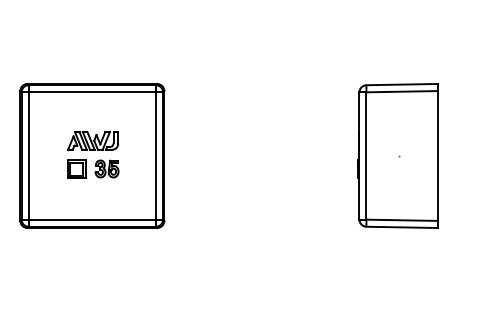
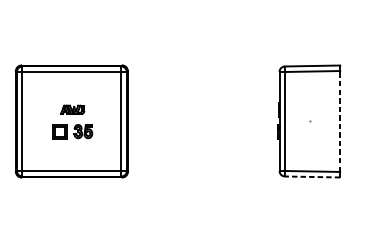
part: (93, 140) -> (72, 109), size x0.6
line: (437, 156) -> (340, 121), solid -> dashed
line: (401, 227) -> (312, 177), solid -> dashed

